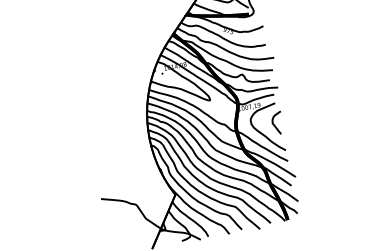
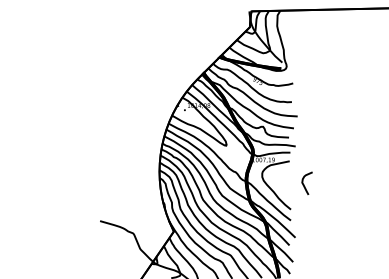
curve: (275, 124) -> (304, 184), moved

